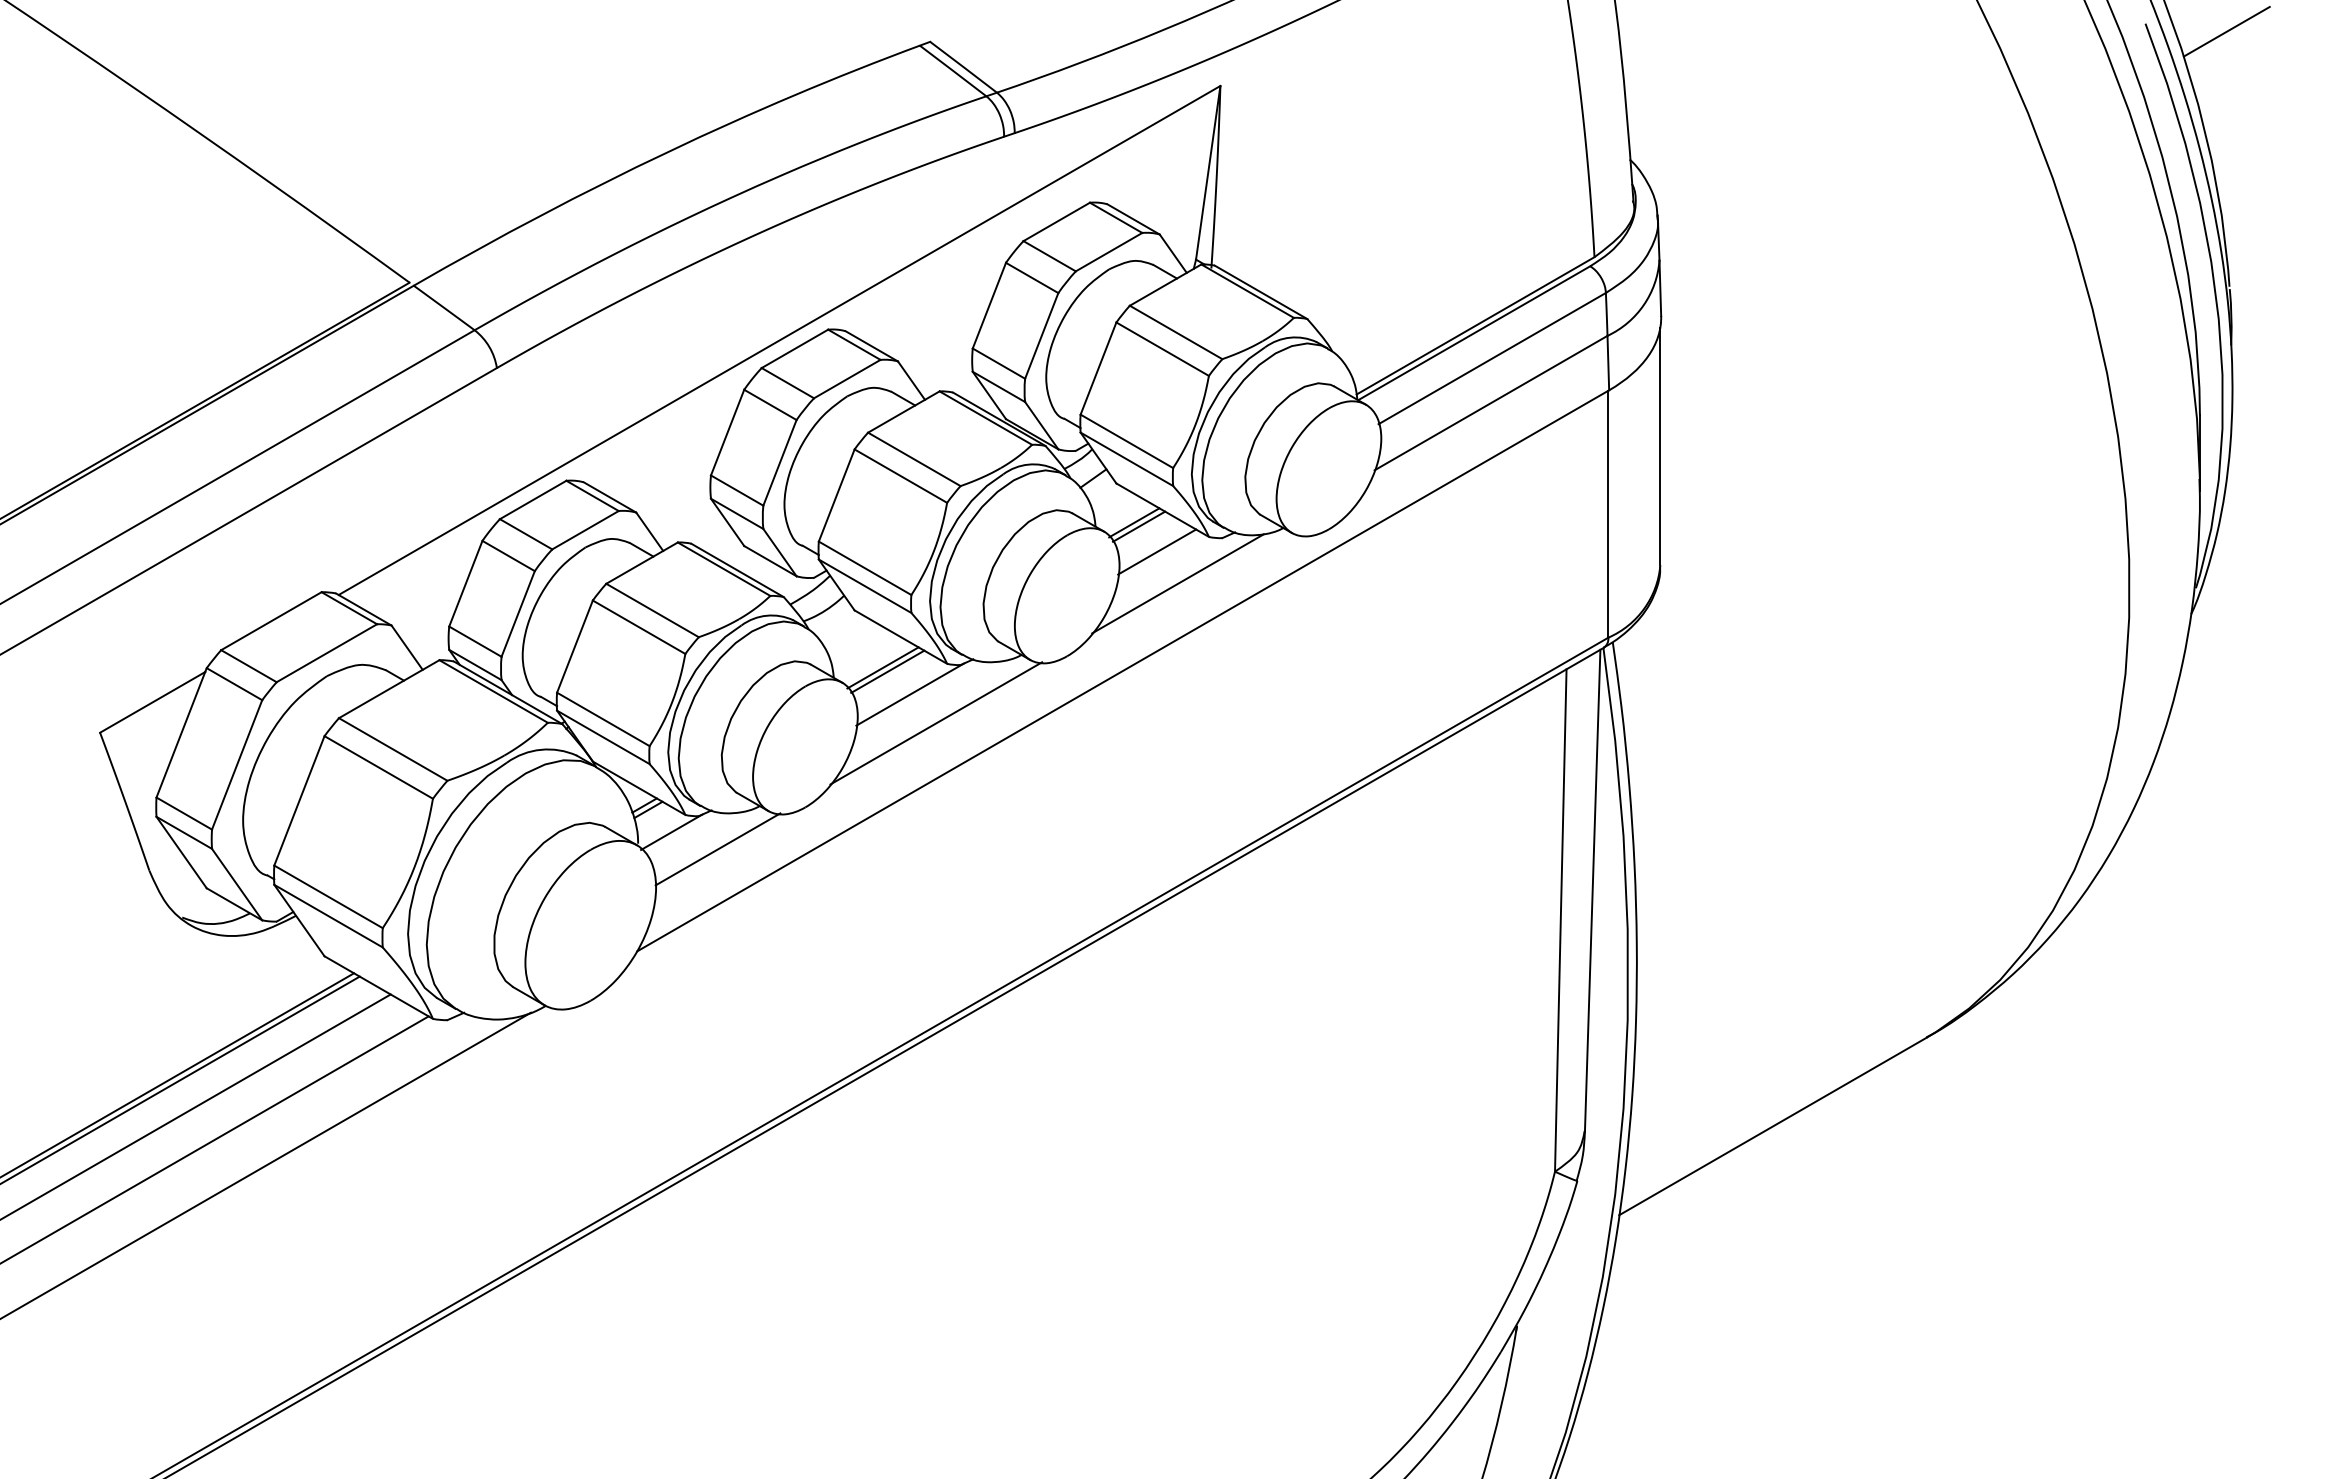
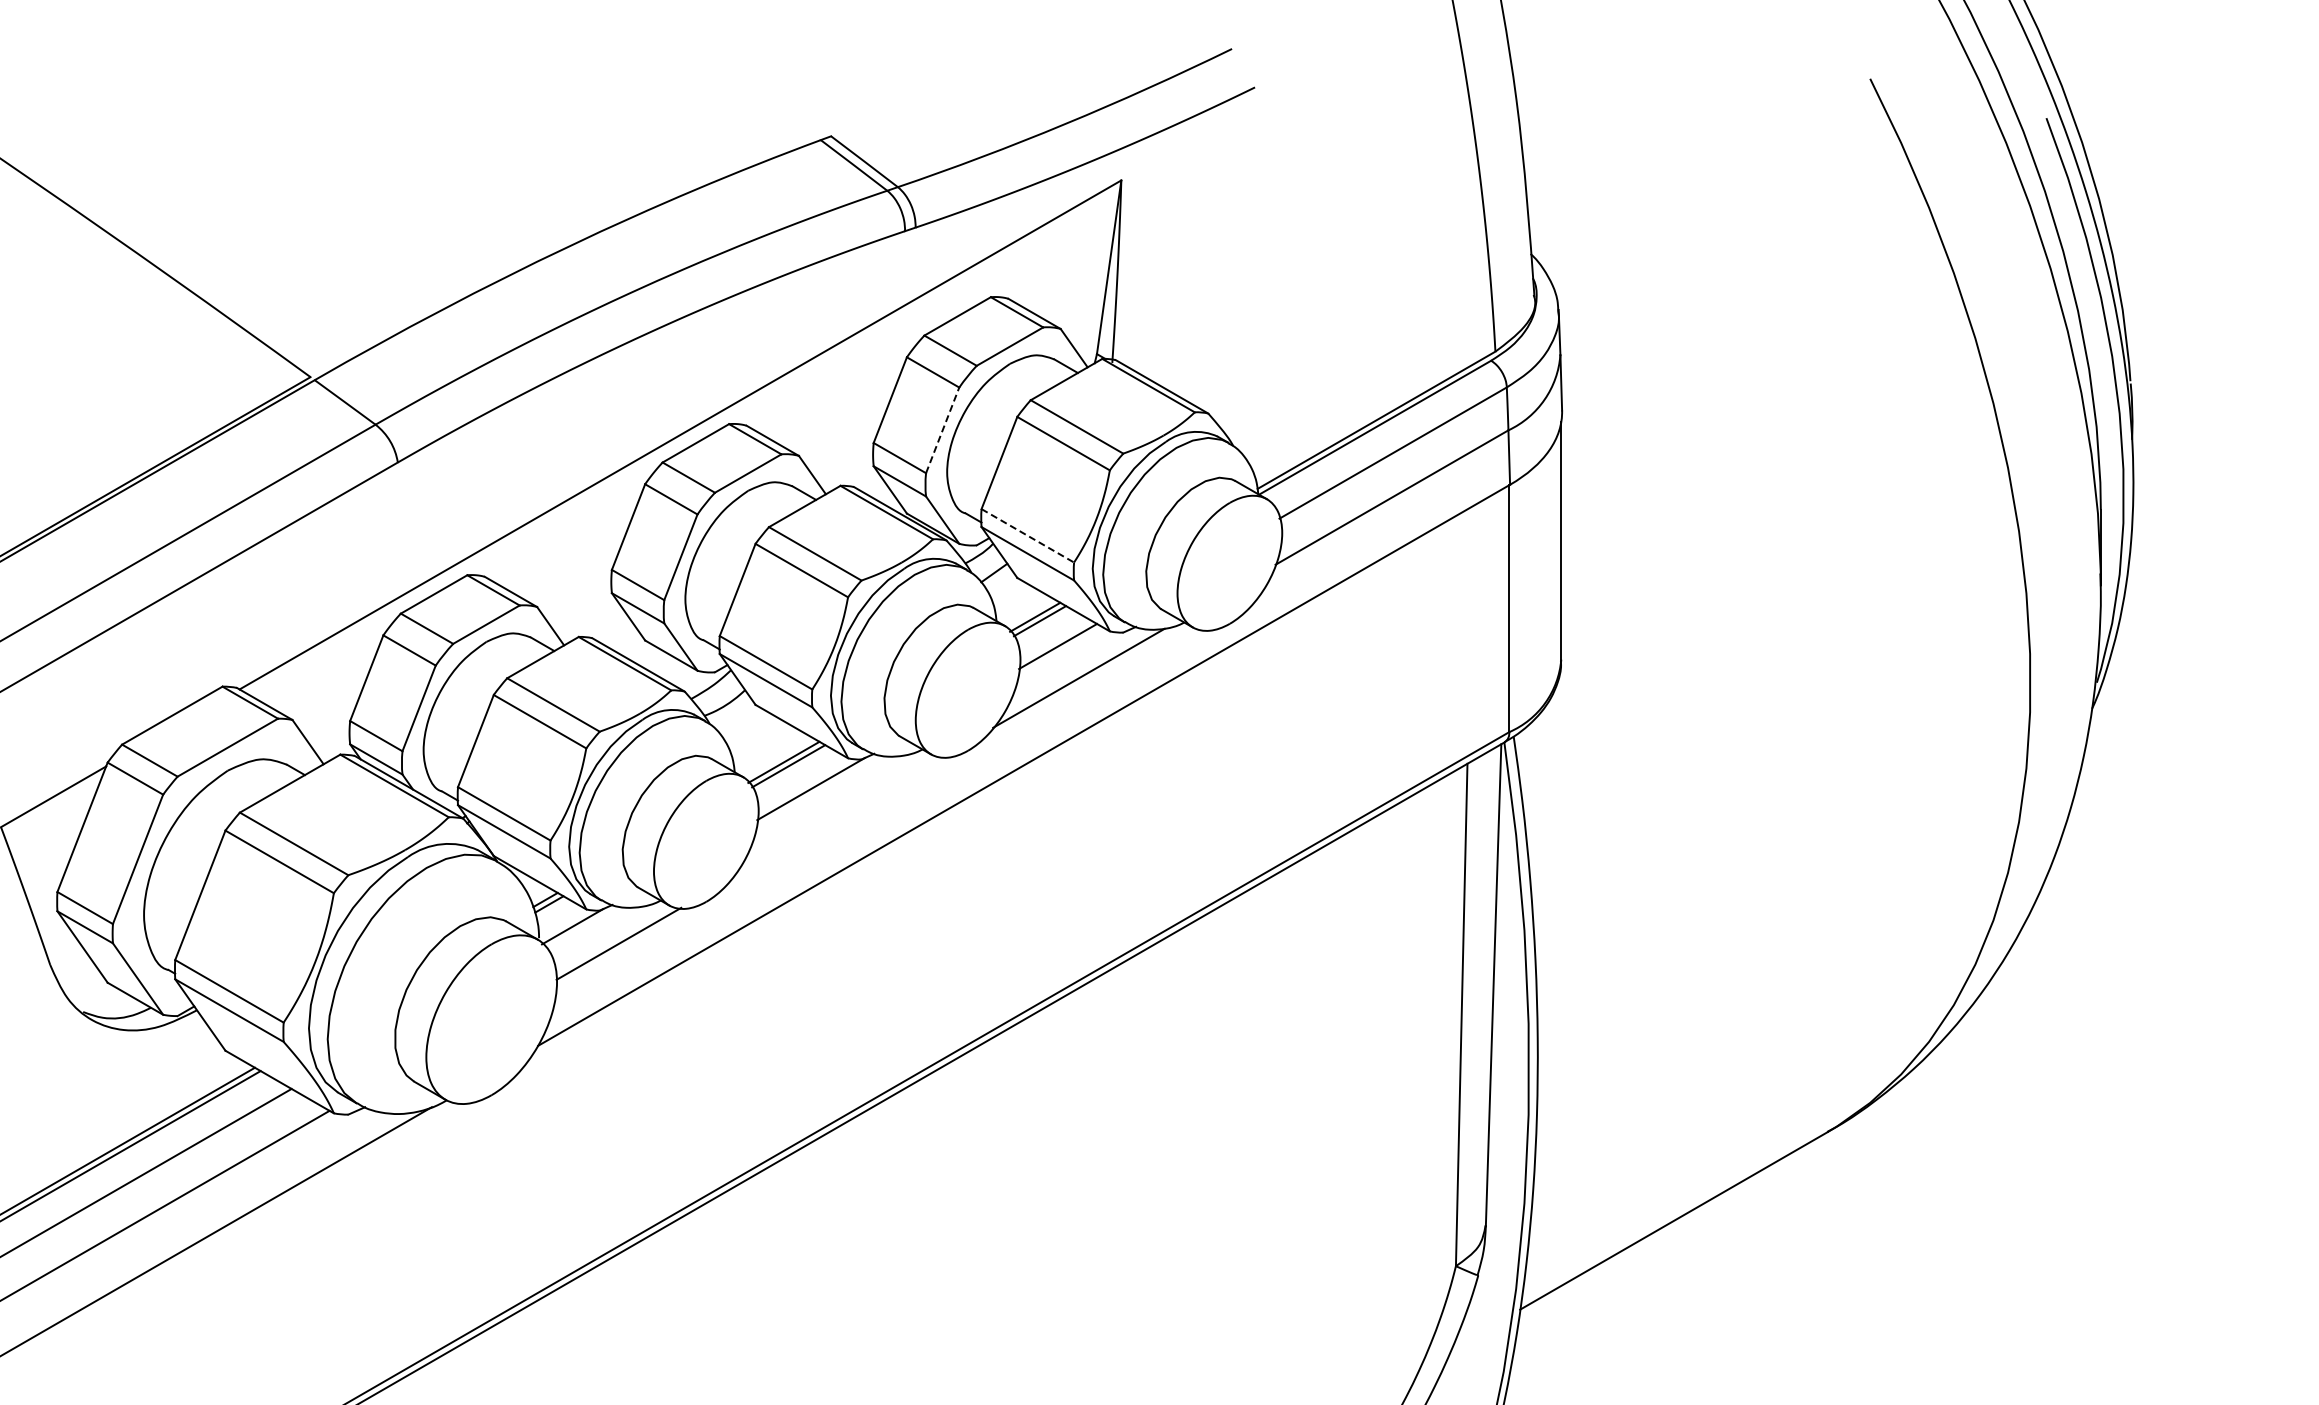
line: (2226, 31) -> (2127, 125), removed
line: (1041, 335) -> (942, 429), solid -> dashed
line: (1127, 441) -> (1028, 535), solid -> dashed
line: (936, 723) -> (837, 817), removed

